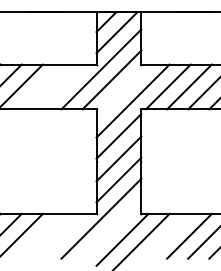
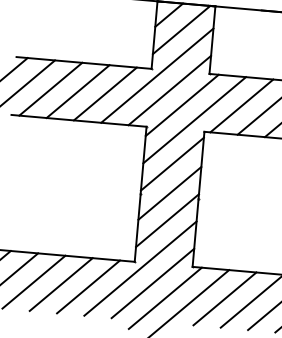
line: (41, 86) -> (78, 90), added
line: (62, 86) -> (105, 93), added
line: (122, 90) -> (182, 105), added
line: (111, 228) -> (152, 282), added
line: (41, 235) -> (61, 283), added
line: (62, 235) -> (88, 285), added
line: (167, 235) -> (223, 297), added

